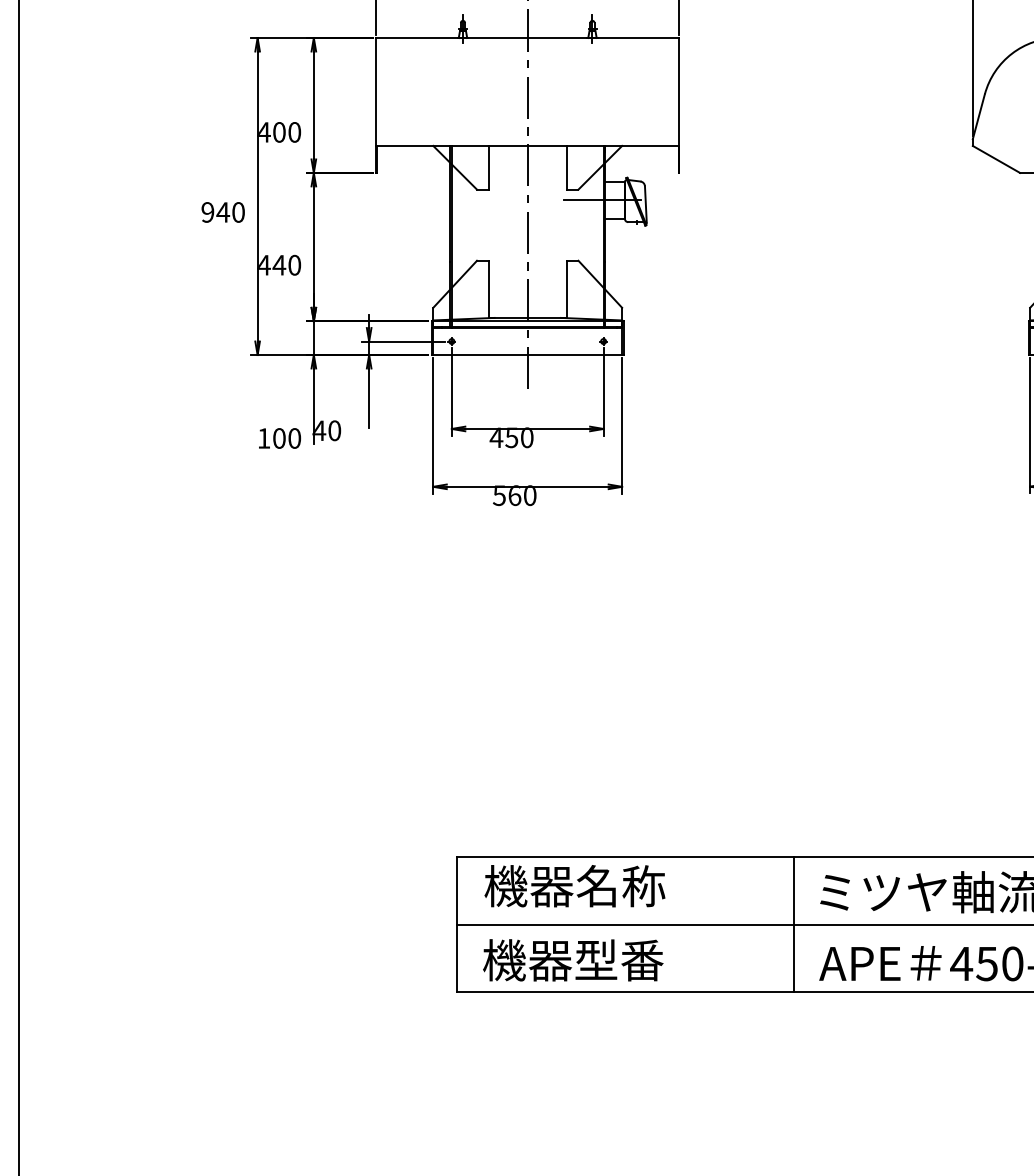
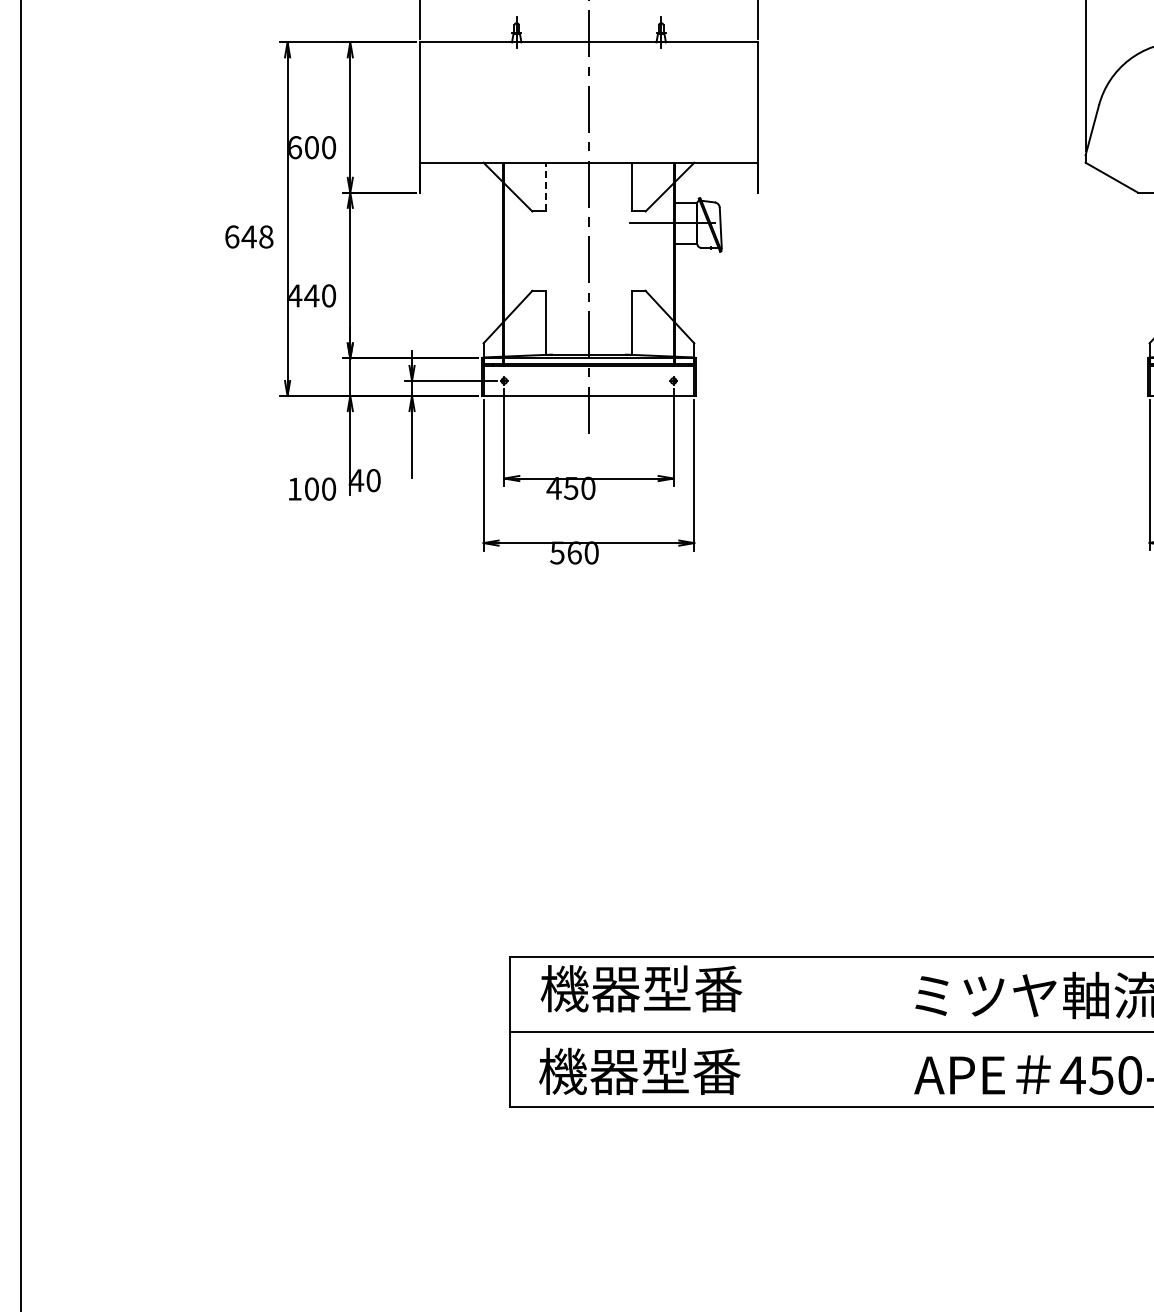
text: (264, 132) -> (295, 147), 400 -> 600
line: (488, 167) -> (545, 186), solid -> dashed
text: (223, 212) -> (249, 236), 940 -> 648
text: (620, 885) -> (692, 988), 機器名称 -> 機器型番
line: (794, 924) -> (886, 1031), removed

